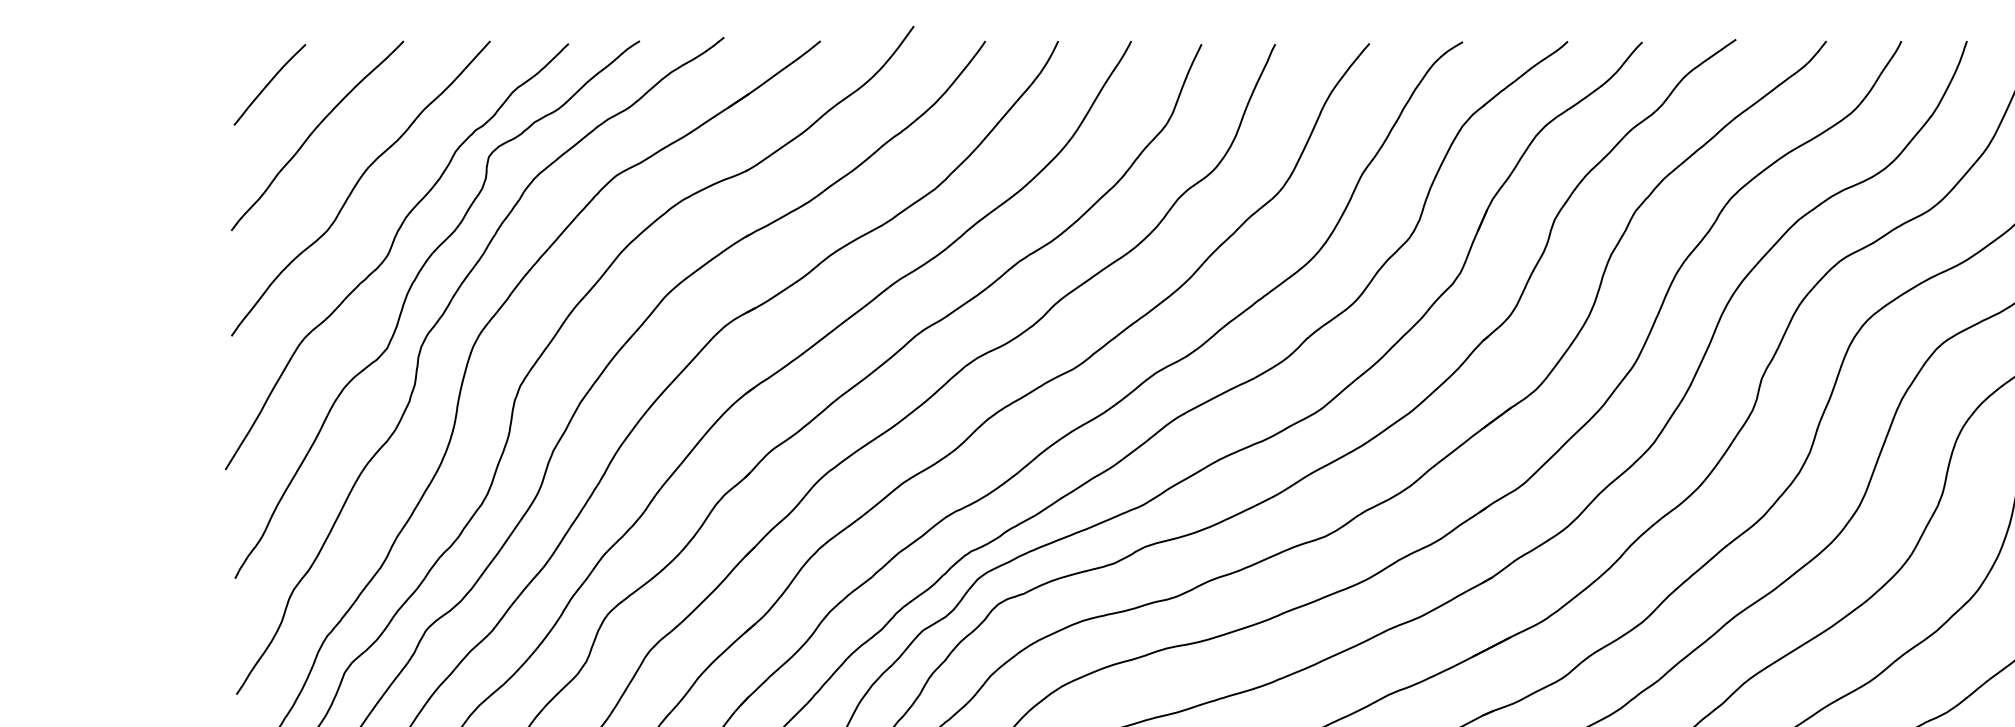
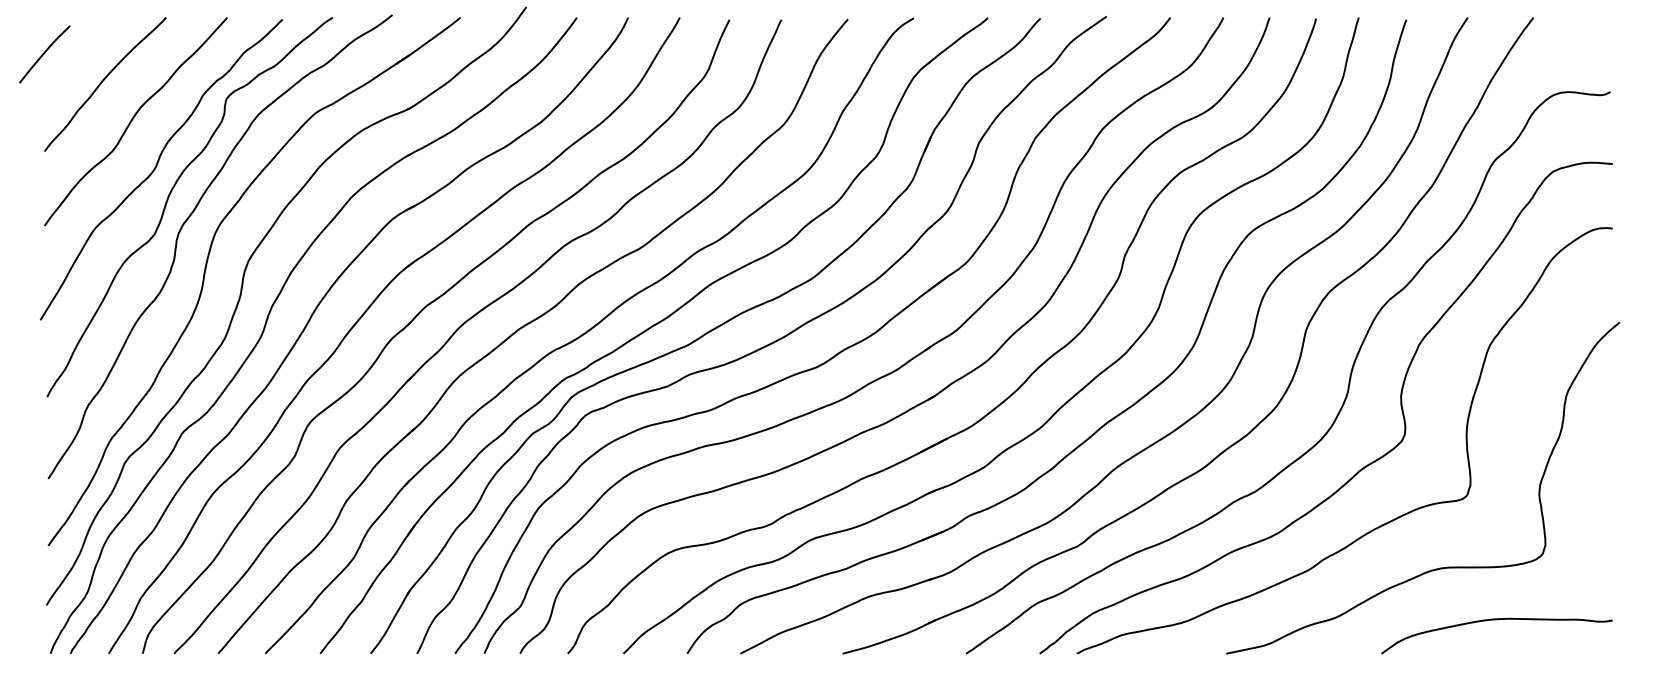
curve: (269, 84) -> (44, 54), moved

